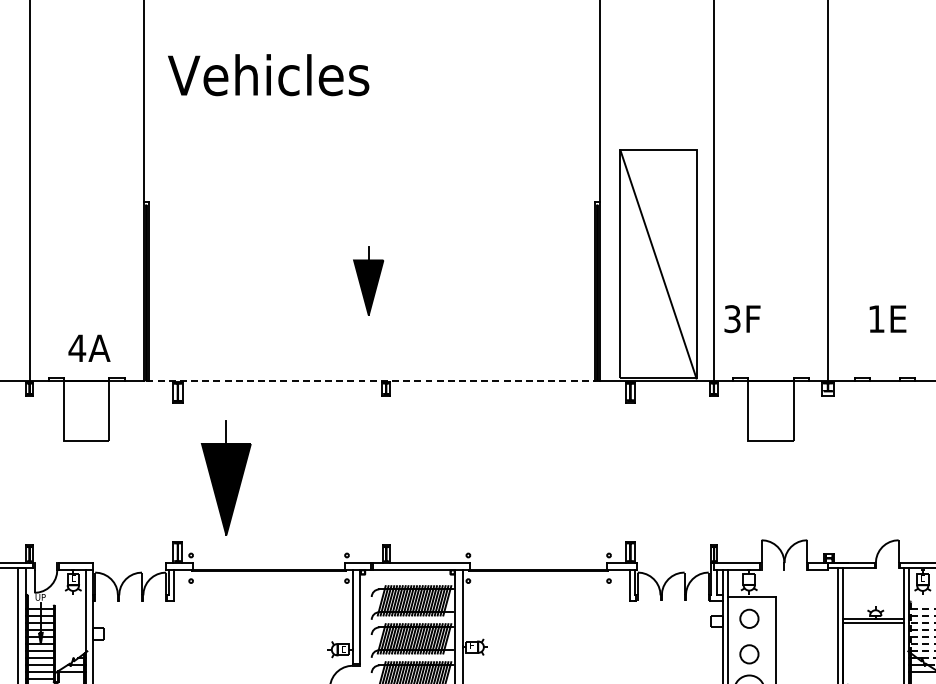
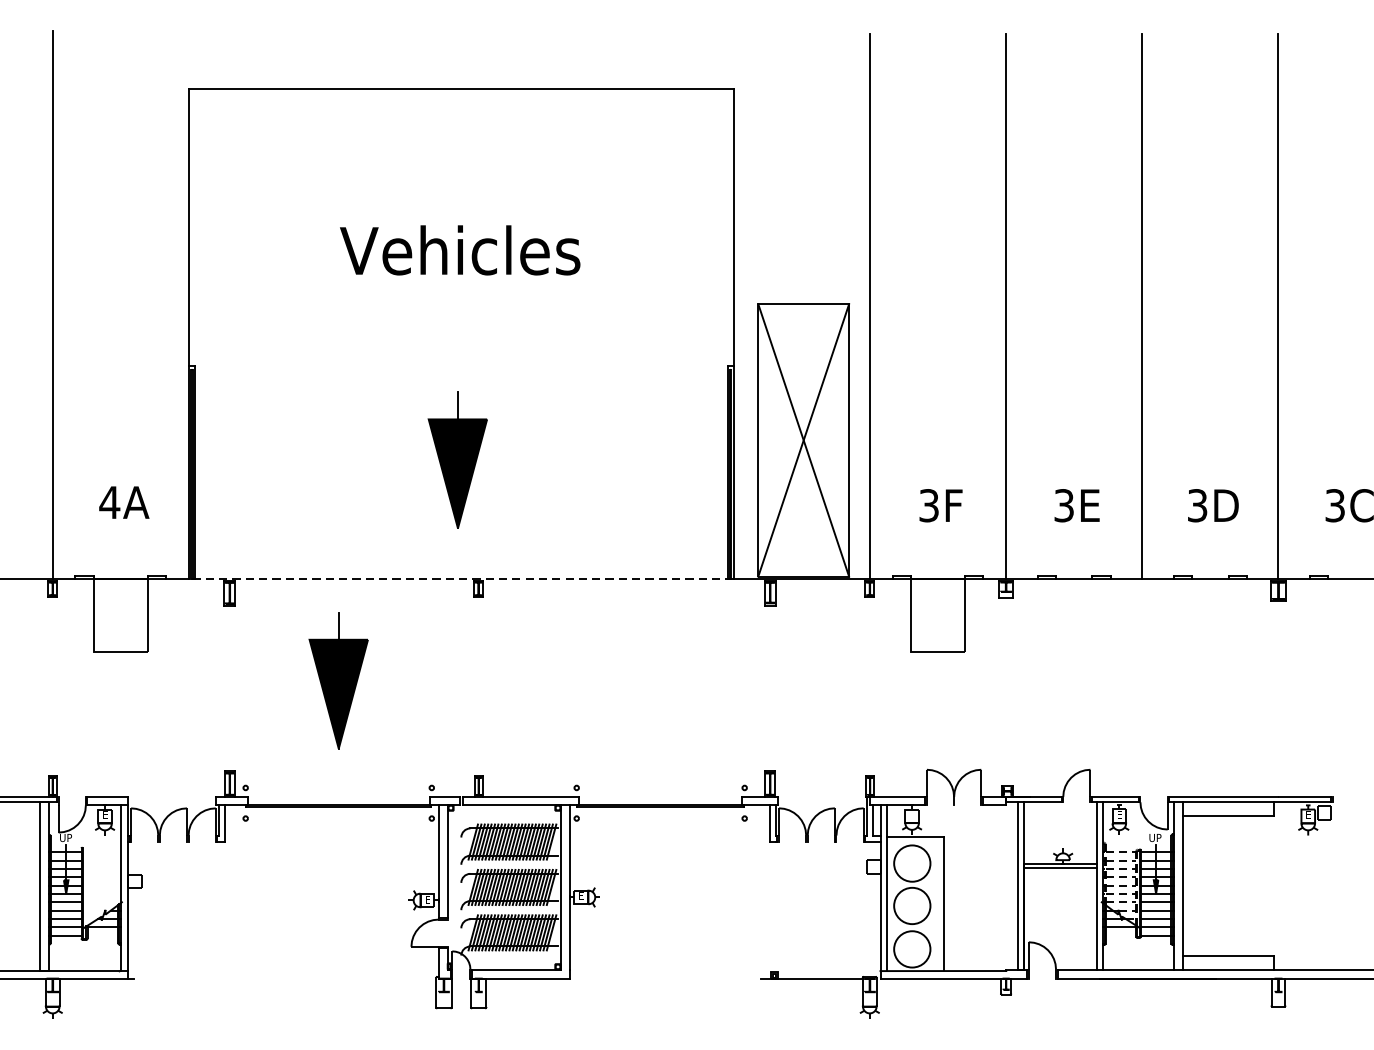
text: (268, 75) -> (460, 250), moved
line: (658, 264) -> (803, 440), added
part: (368, 280) -> (457, 459), size x1.67
text: (742, 318) -> (940, 505), moved
text: (876, 318) -> (1063, 505), 1E -> 3E
text: (89, 348) -> (124, 502), moved
part: (226, 478) -> (338, 680), moved
circle: (749, 618) -> (912, 863), size x1.67
circle: (749, 653) -> (912, 905), size x1.67

